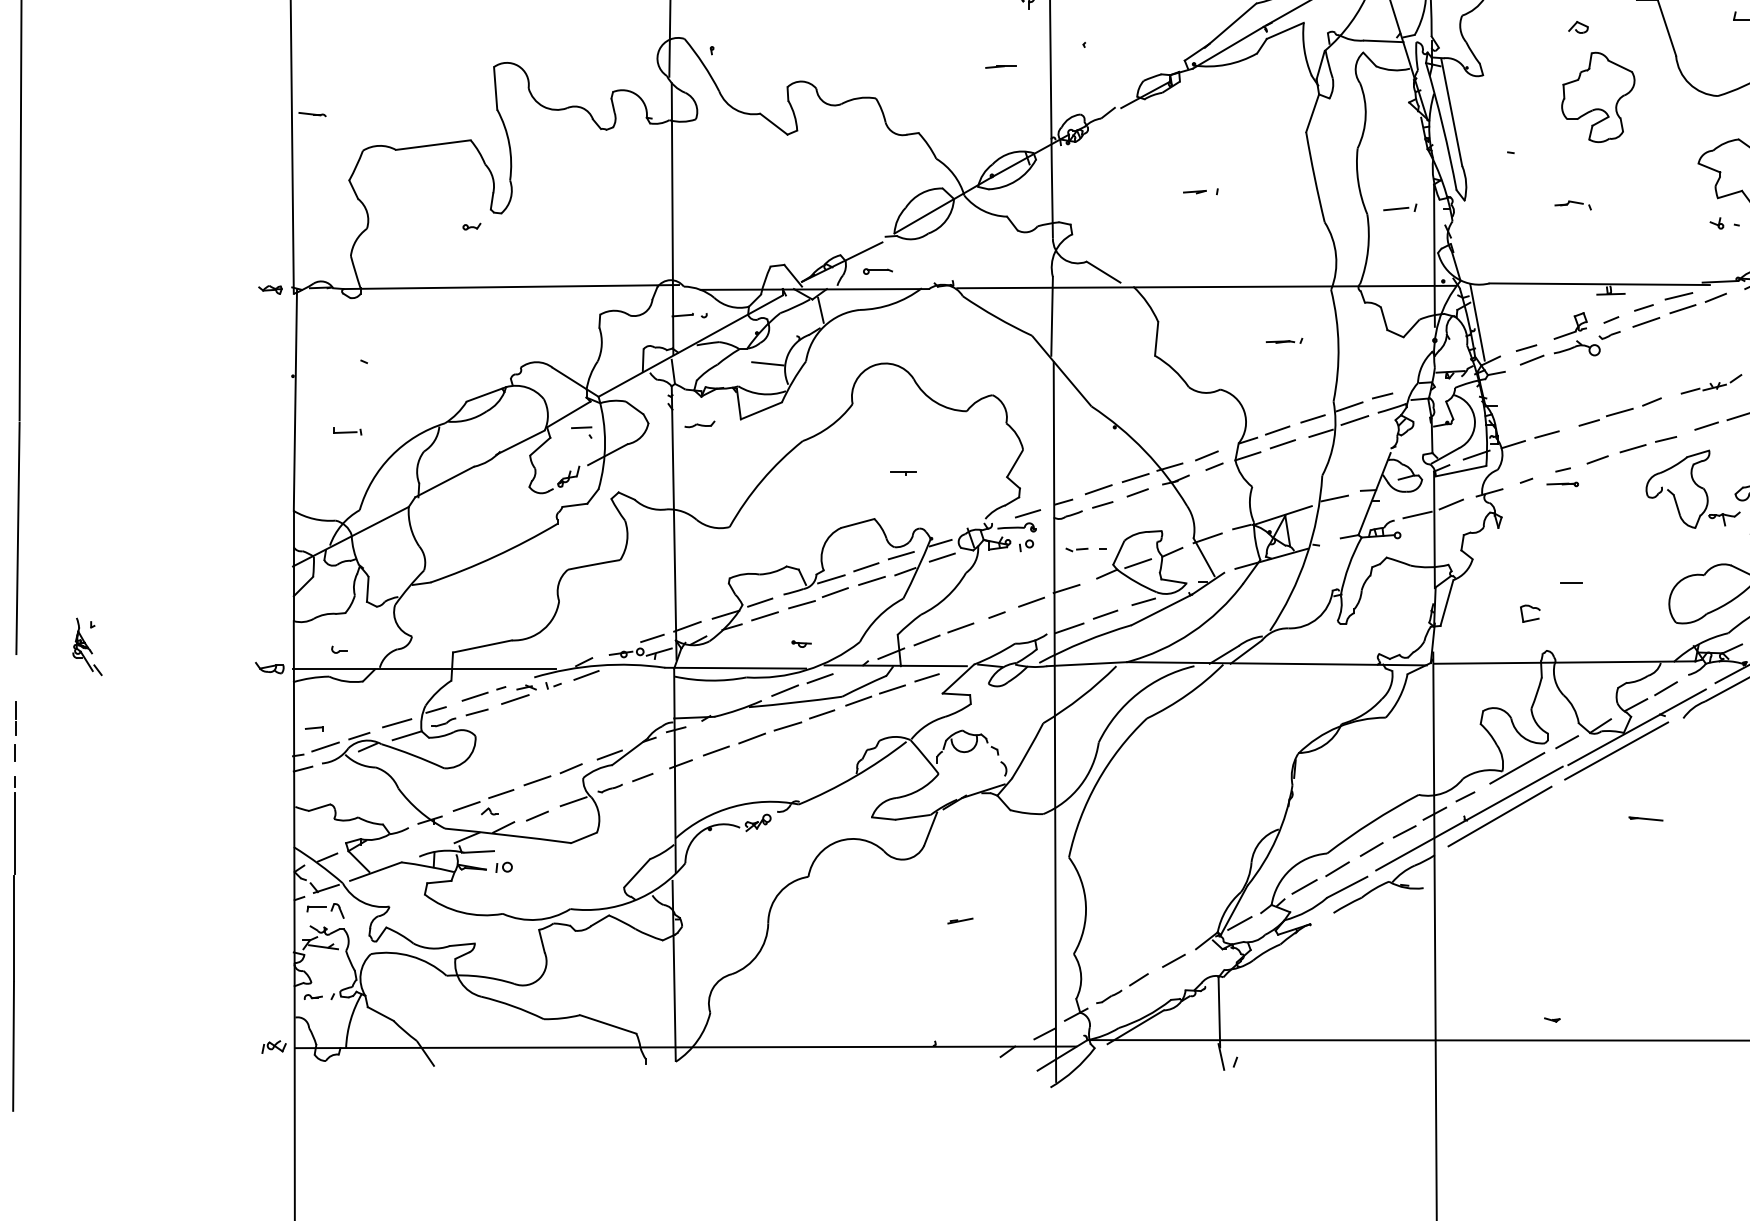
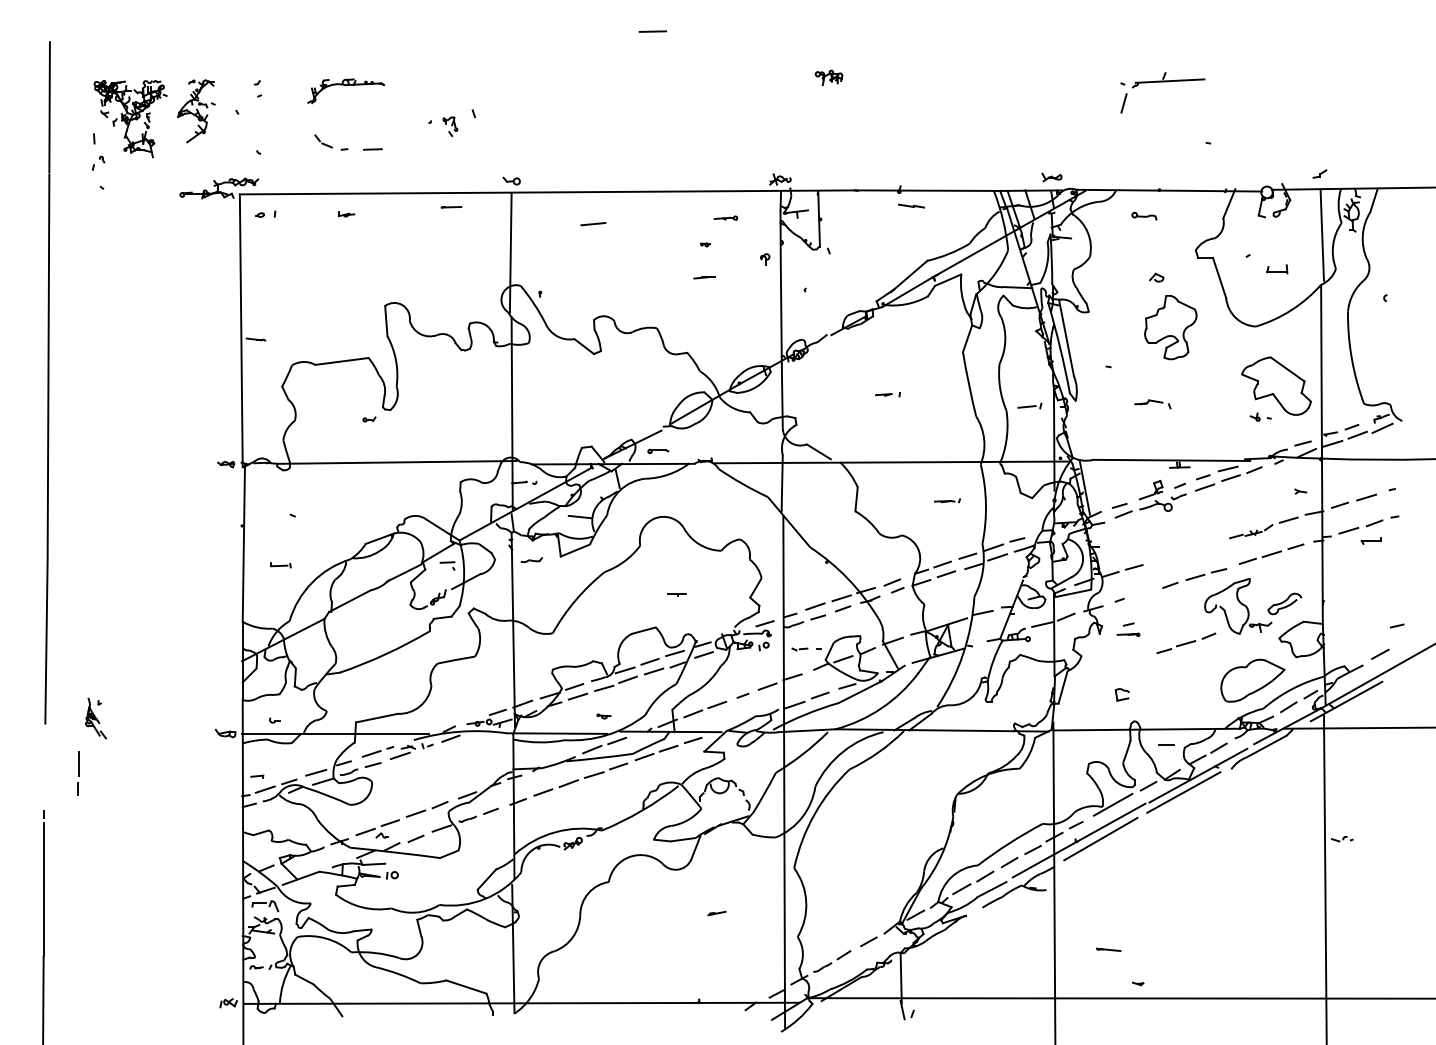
line: (1000, 66) -> (704, 277), moved
part: (1572, 205) -> (1152, 404), size x1.4
part: (1620, 410) -> (1186, 642), moved
part: (1562, 476) -> (1128, 629), moved
line: (1571, 582) -> (1166, 744), moved
line: (15, 731) -> (78, 773), moved
line: (1645, 818) -> (1108, 949), moved

